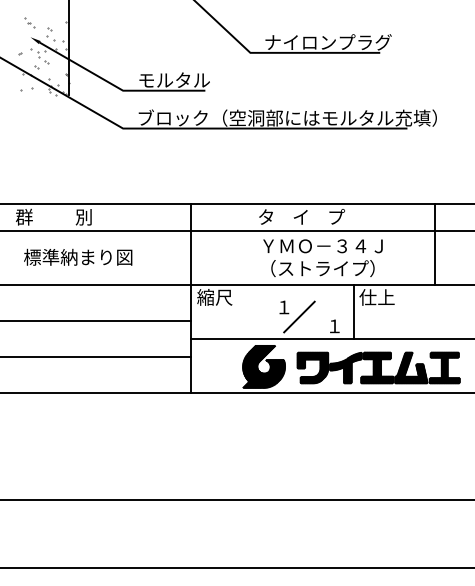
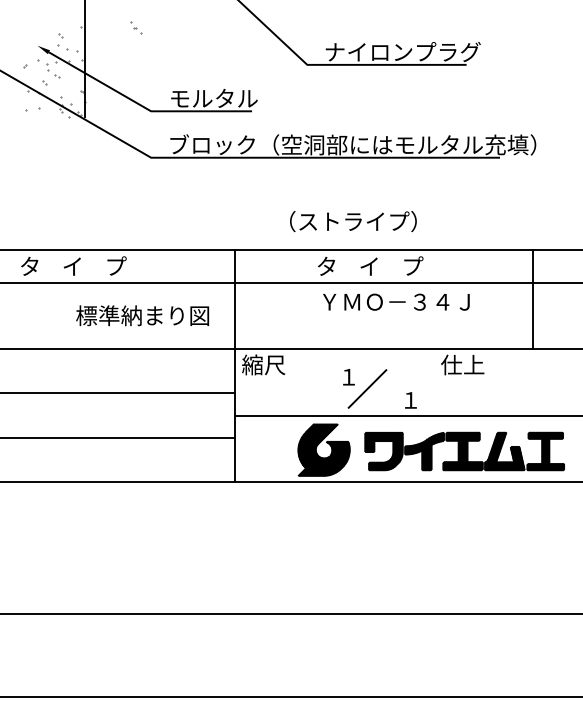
part: (29, 22) -> (135, 27), moved
text: (59, 216) -> (73, 265), 群          別 -> タ    イ    プ
text: (78, 256) -> (143, 314), moved
text: (322, 268) -> (352, 221), moved
line: (353, 311) -> (433, 382), removed

